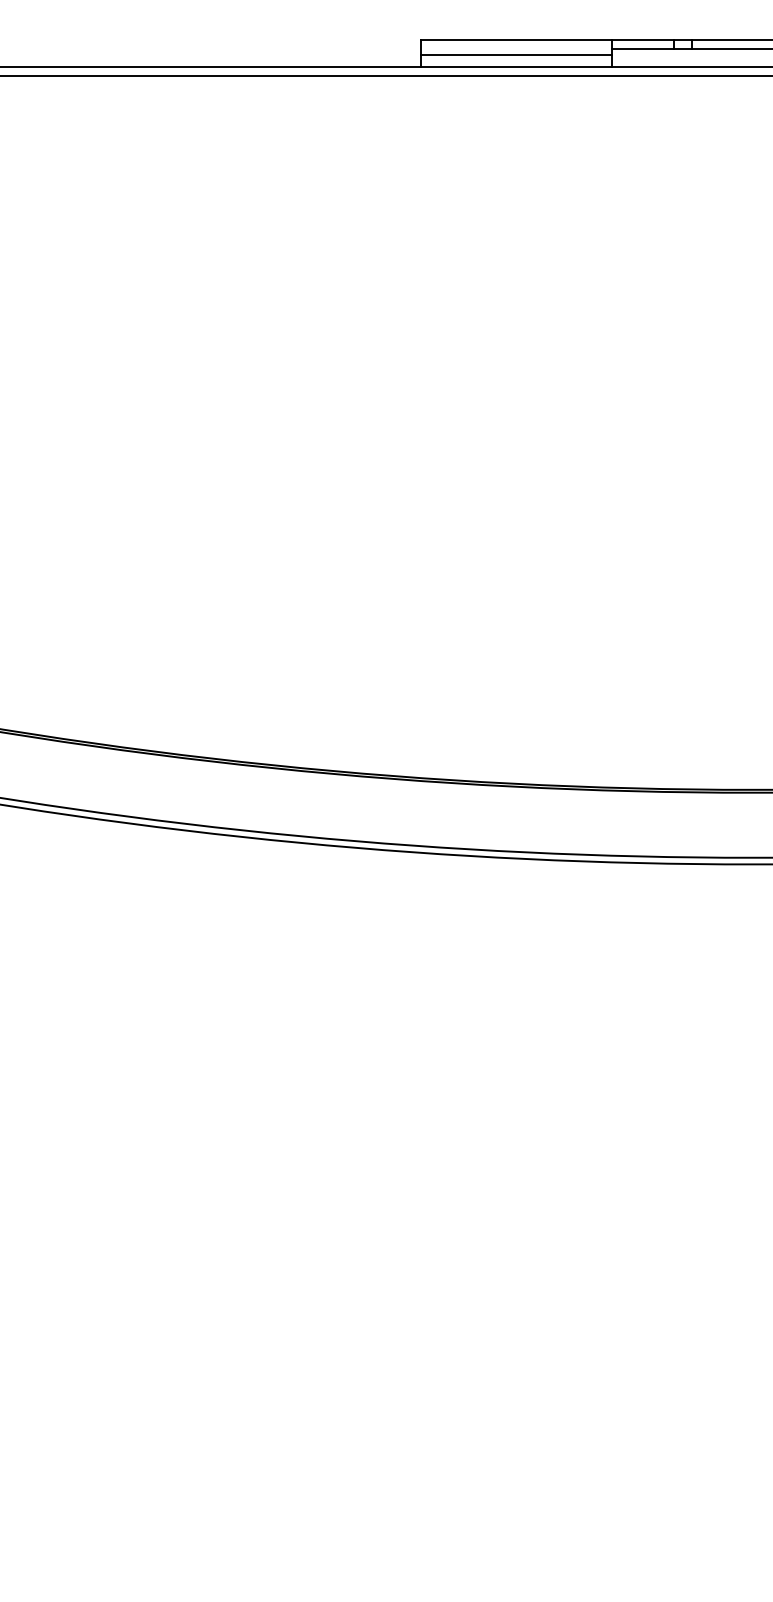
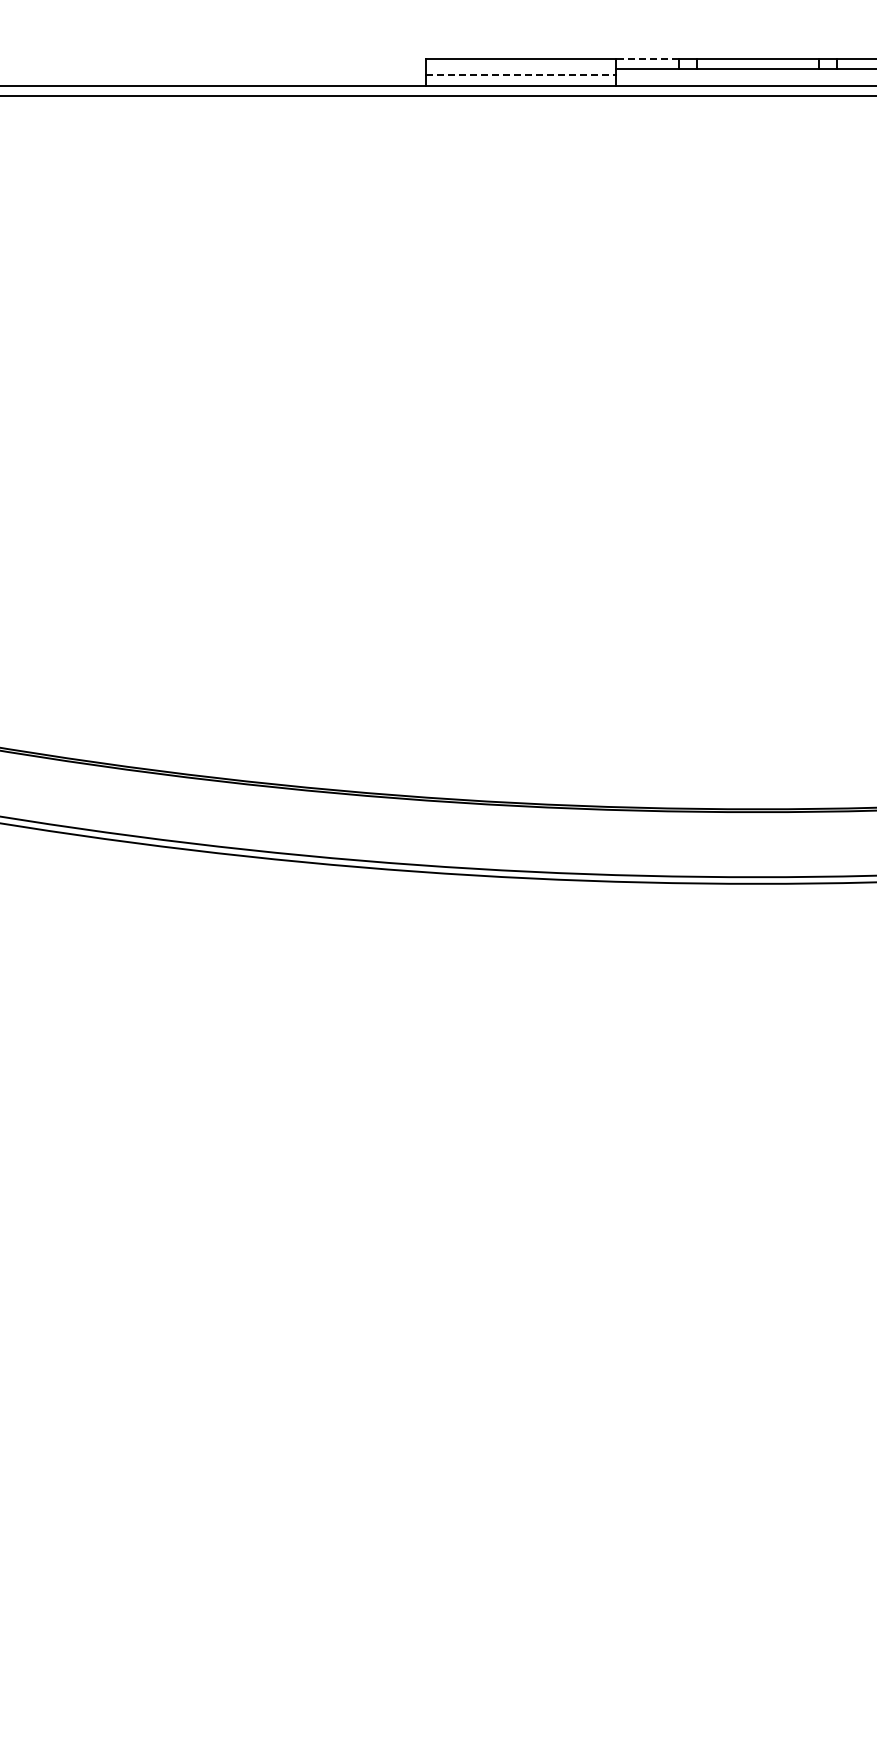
line: (642, 39) -> (647, 58), solid -> dashed
line: (516, 55) -> (521, 74), solid -> dashed

